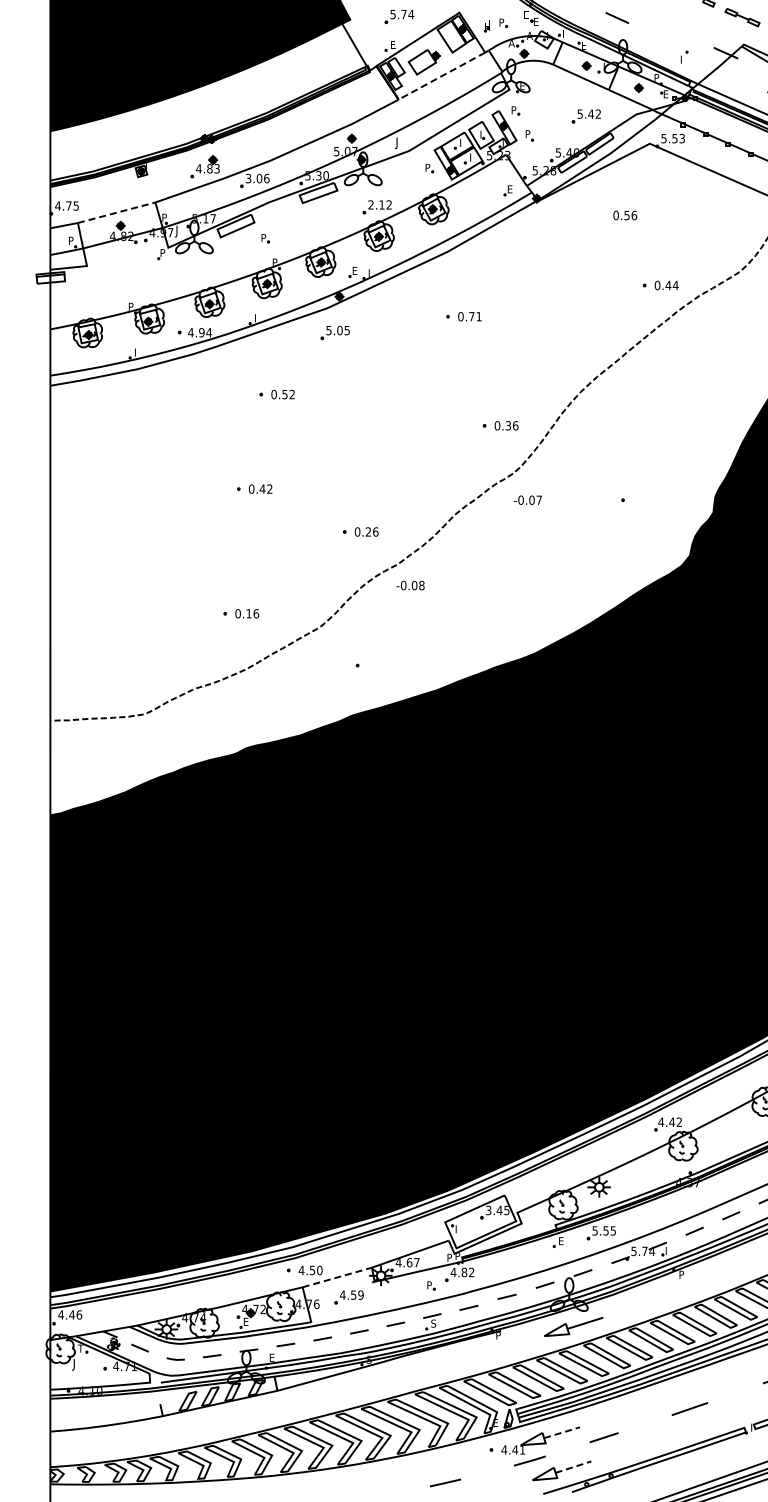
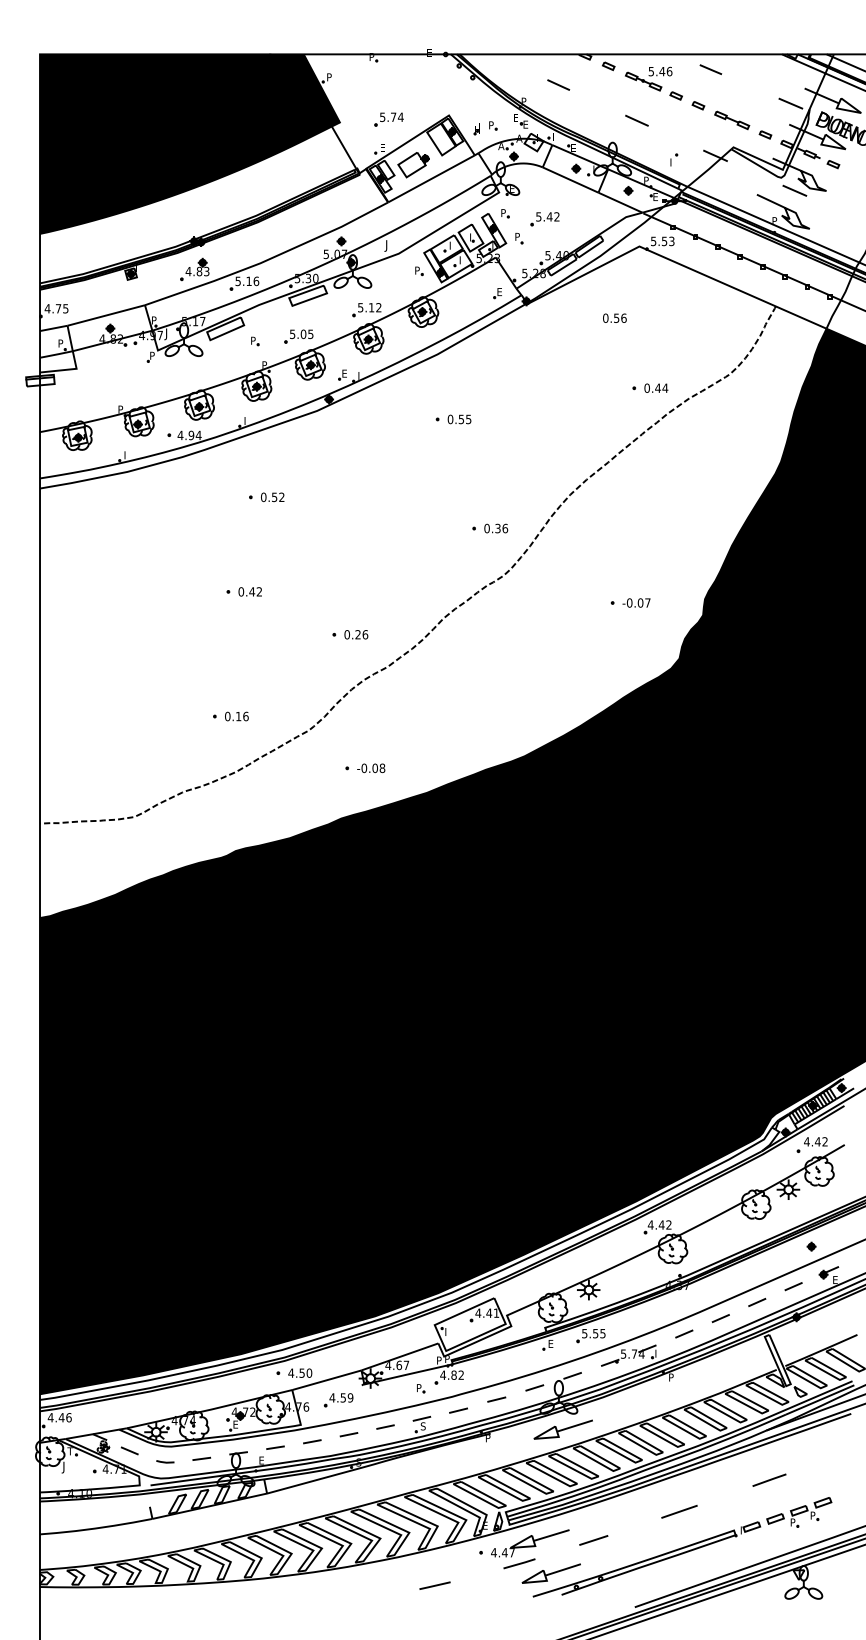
line: (616, 17) -> (636, 120), moved
line: (441, 76) -> (431, 179), dashed -> solid
part: (585, 116) -> (544, 219), moved
text: (253, 178) -> (243, 281), 3.06 -> 5.16
text: (370, 204) -> (360, 307), 2.12 -> 5.12
line: (116, 212) -> (106, 315), dashed -> solid
text: (474, 316) -> (464, 419), 0.71 -> 0.55
part: (334, 332) -> (298, 336), moved
text: (527, 499) -> (636, 602), moved
text: (410, 585) -> (371, 768), moved
text: (497, 1209) -> (487, 1312), 3.45 -> 4.41
line: (336, 1277) -> (326, 1380), dashed -> solid
line: (561, 1432) -> (551, 1535), dashed -> solid
text: (521, 1449) -> (511, 1552), 4.41 -> 4.47
line: (573, 1466) -> (563, 1569), dashed -> solid

